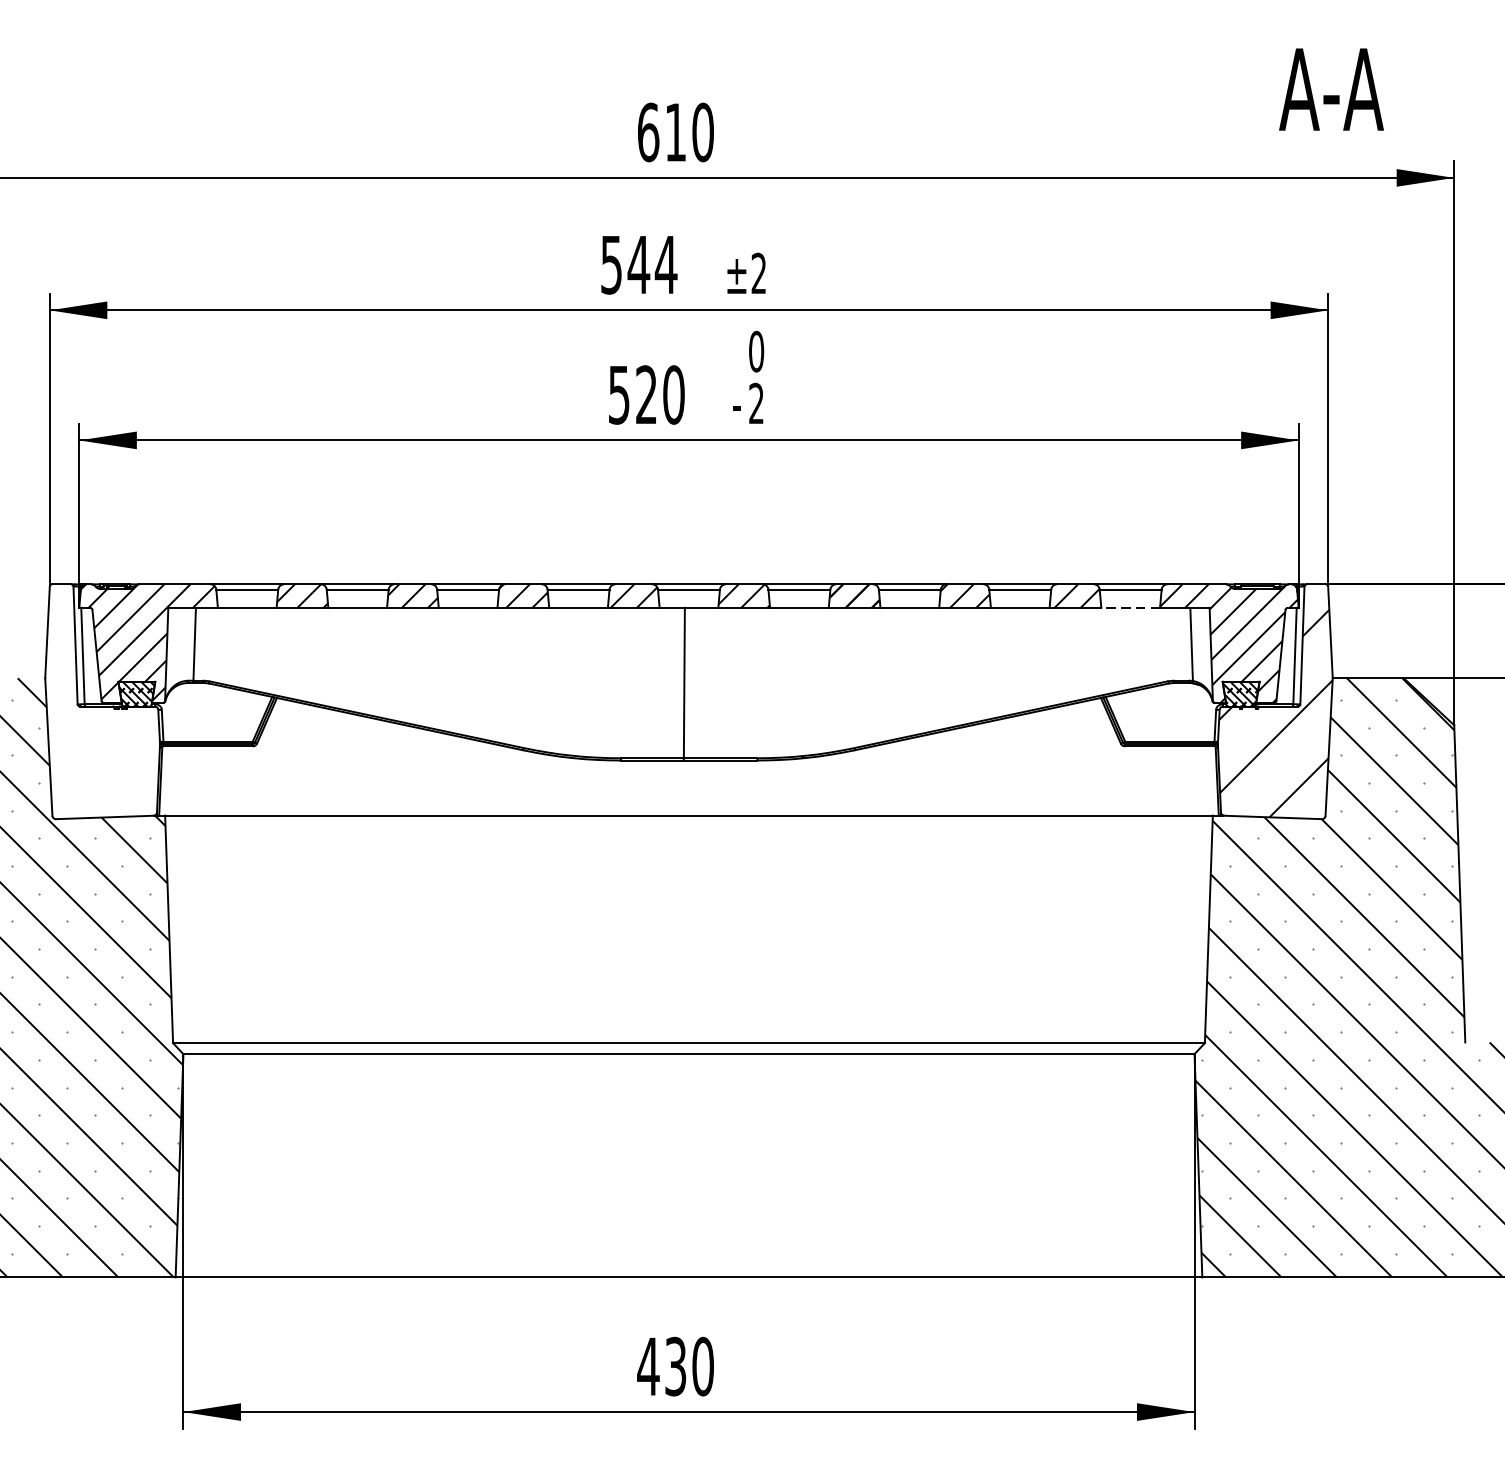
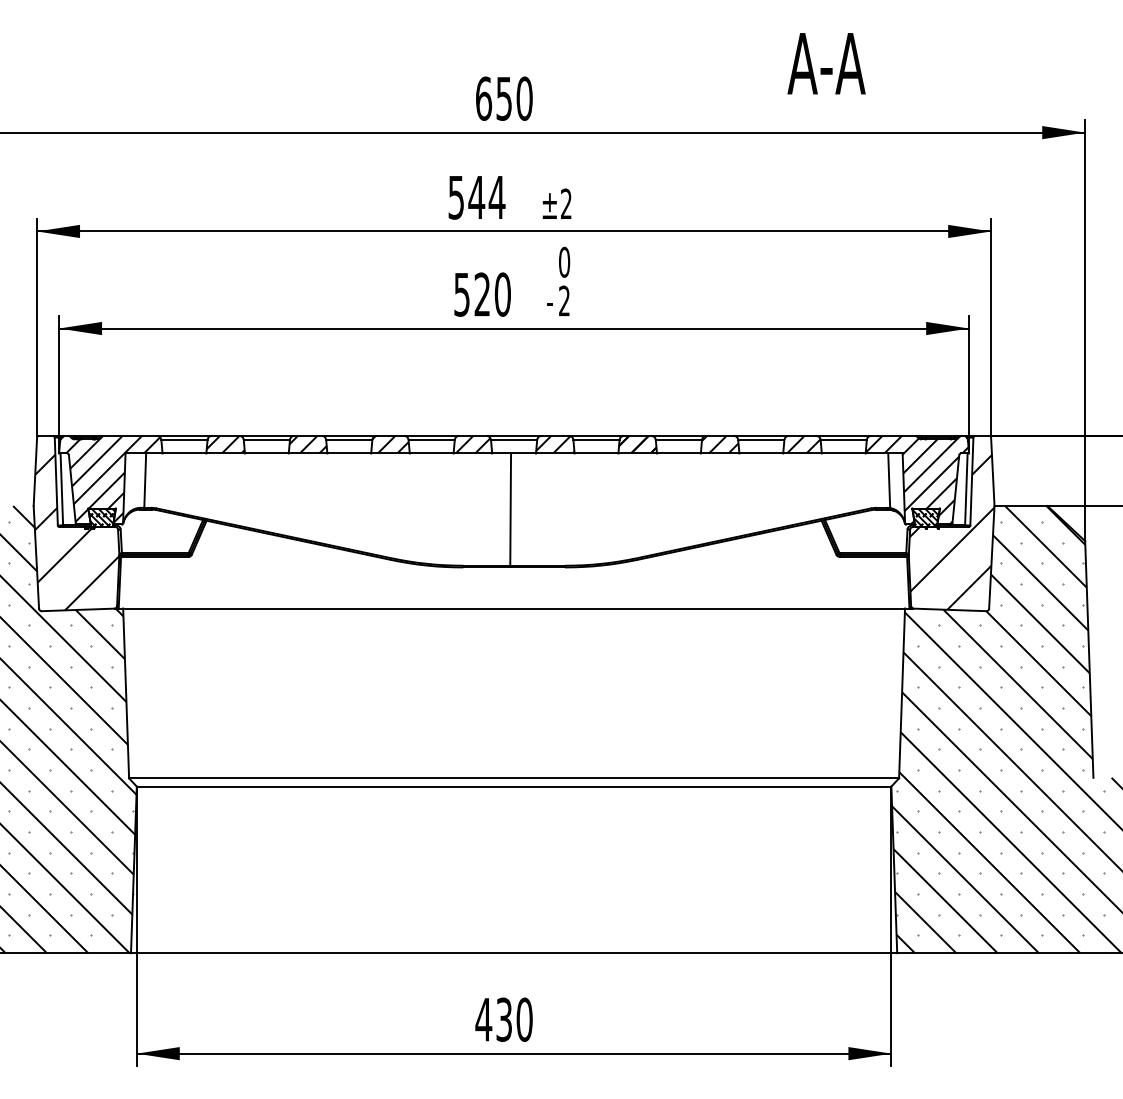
text: (1331, 89) -> (826, 63), moved
text: (674, 132) -> (503, 98), 610 -> 650
line: (1130, 607) -> (843, 453), dashed -> solid
hatch: (102, 713) -> (76, 532), added

